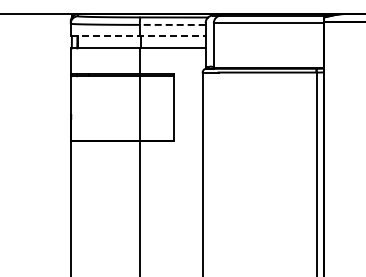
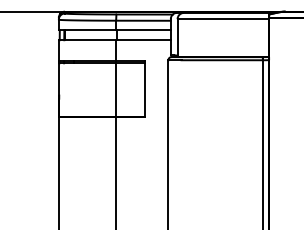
line: (172, 24) -> (143, 20), dashed -> solid
line: (138, 36) -> (115, 30), dashed -> solid

